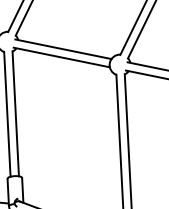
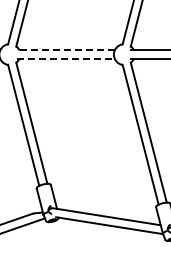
line: (63, 49) -> (65, 50), solid -> dashed
line: (62, 57) -> (66, 58), solid -> dashed

